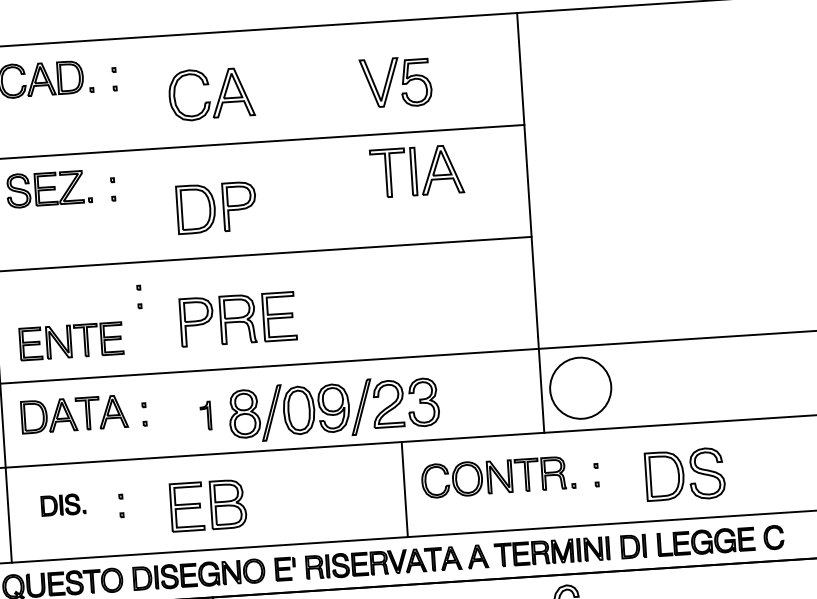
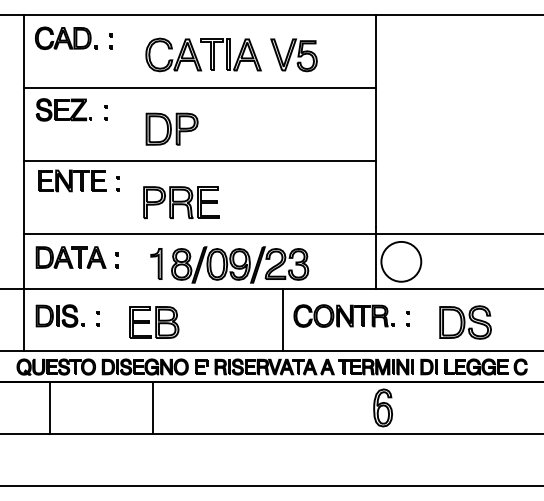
part: (416, 170) -> (230, 54), moved
part: (71, 340) -> (72, 180), moved
part: (205, 415) -> (156, 263), size x1.67
part: (62, 504) -> (59, 315), size x1.67

